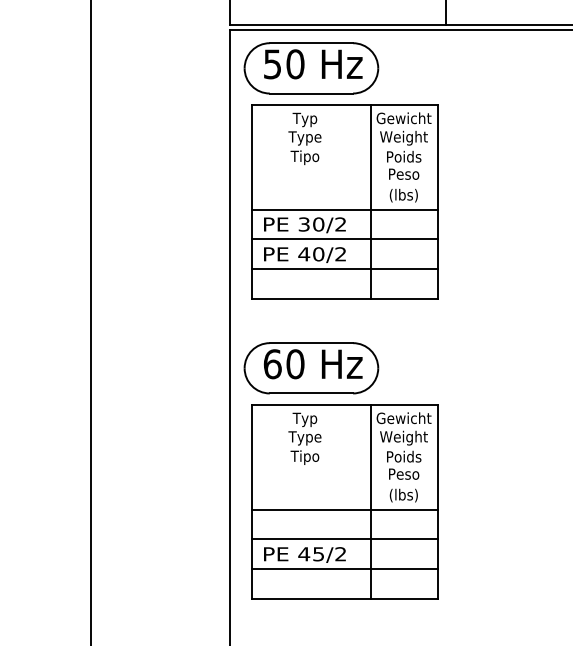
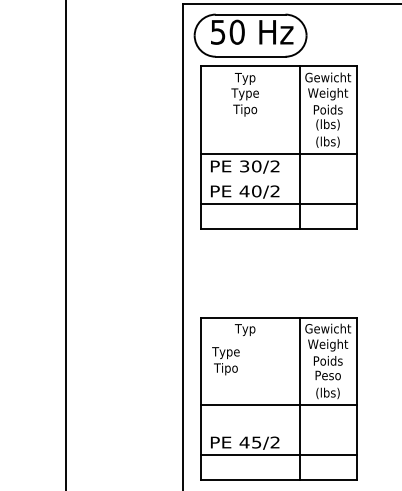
text: (404, 174) -> (328, 124), Peso -> (lbs)
line: (344, 239) -> (278, 178), removed
part: (311, 368) -> (250, 287), removed
text: (304, 447) -> (225, 360), moved
line: (344, 539) -> (278, 430), removed

